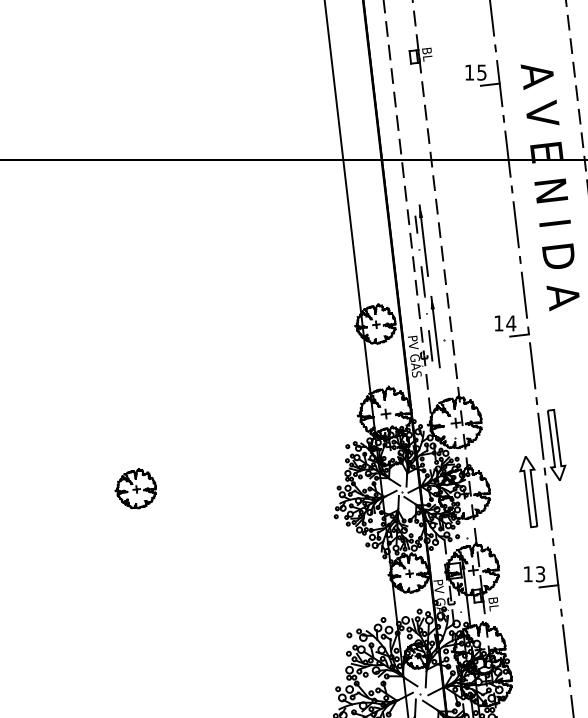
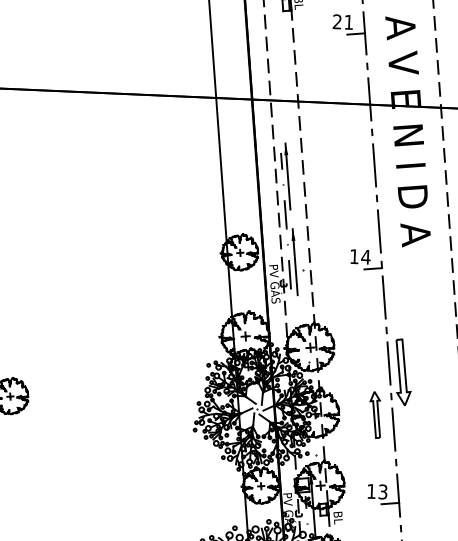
text: (475, 72) -> (342, 22), 15 -> 21
part: (528, 492) -> (375, 415), size x0.7

